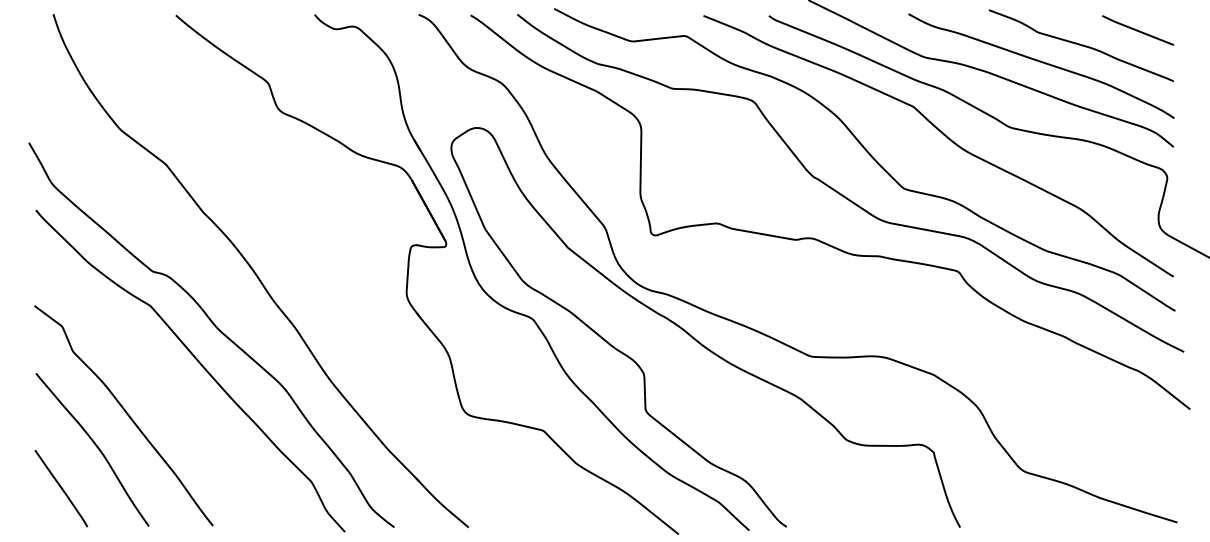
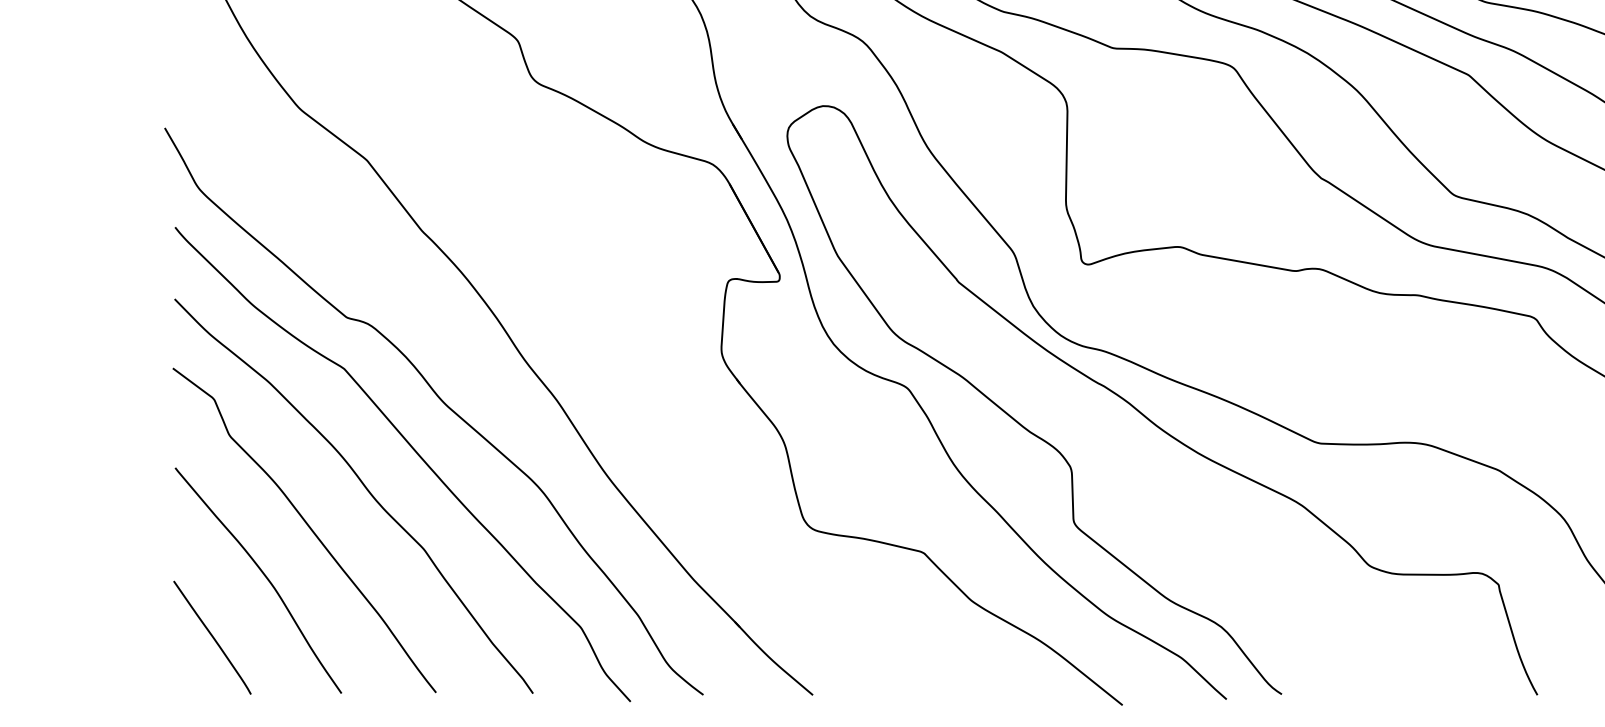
curve: (164, 387) -> (364, 488), added

